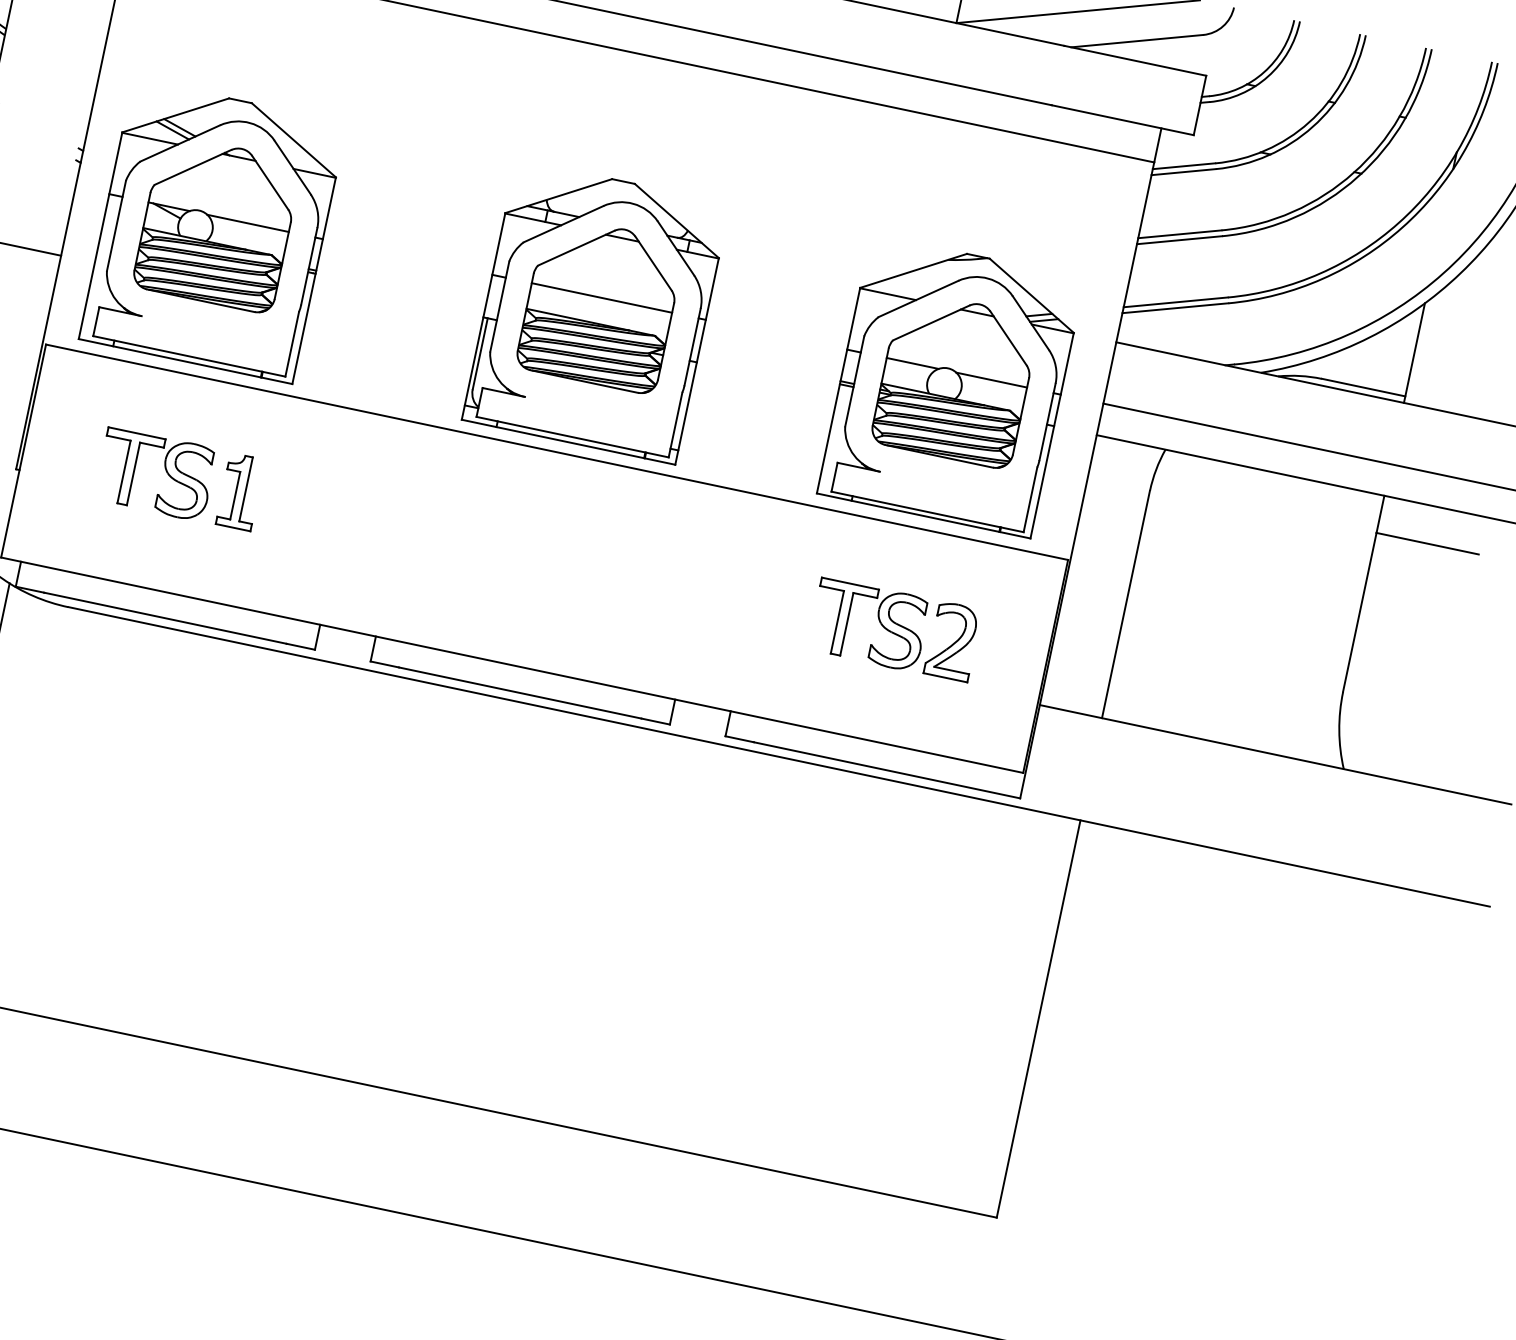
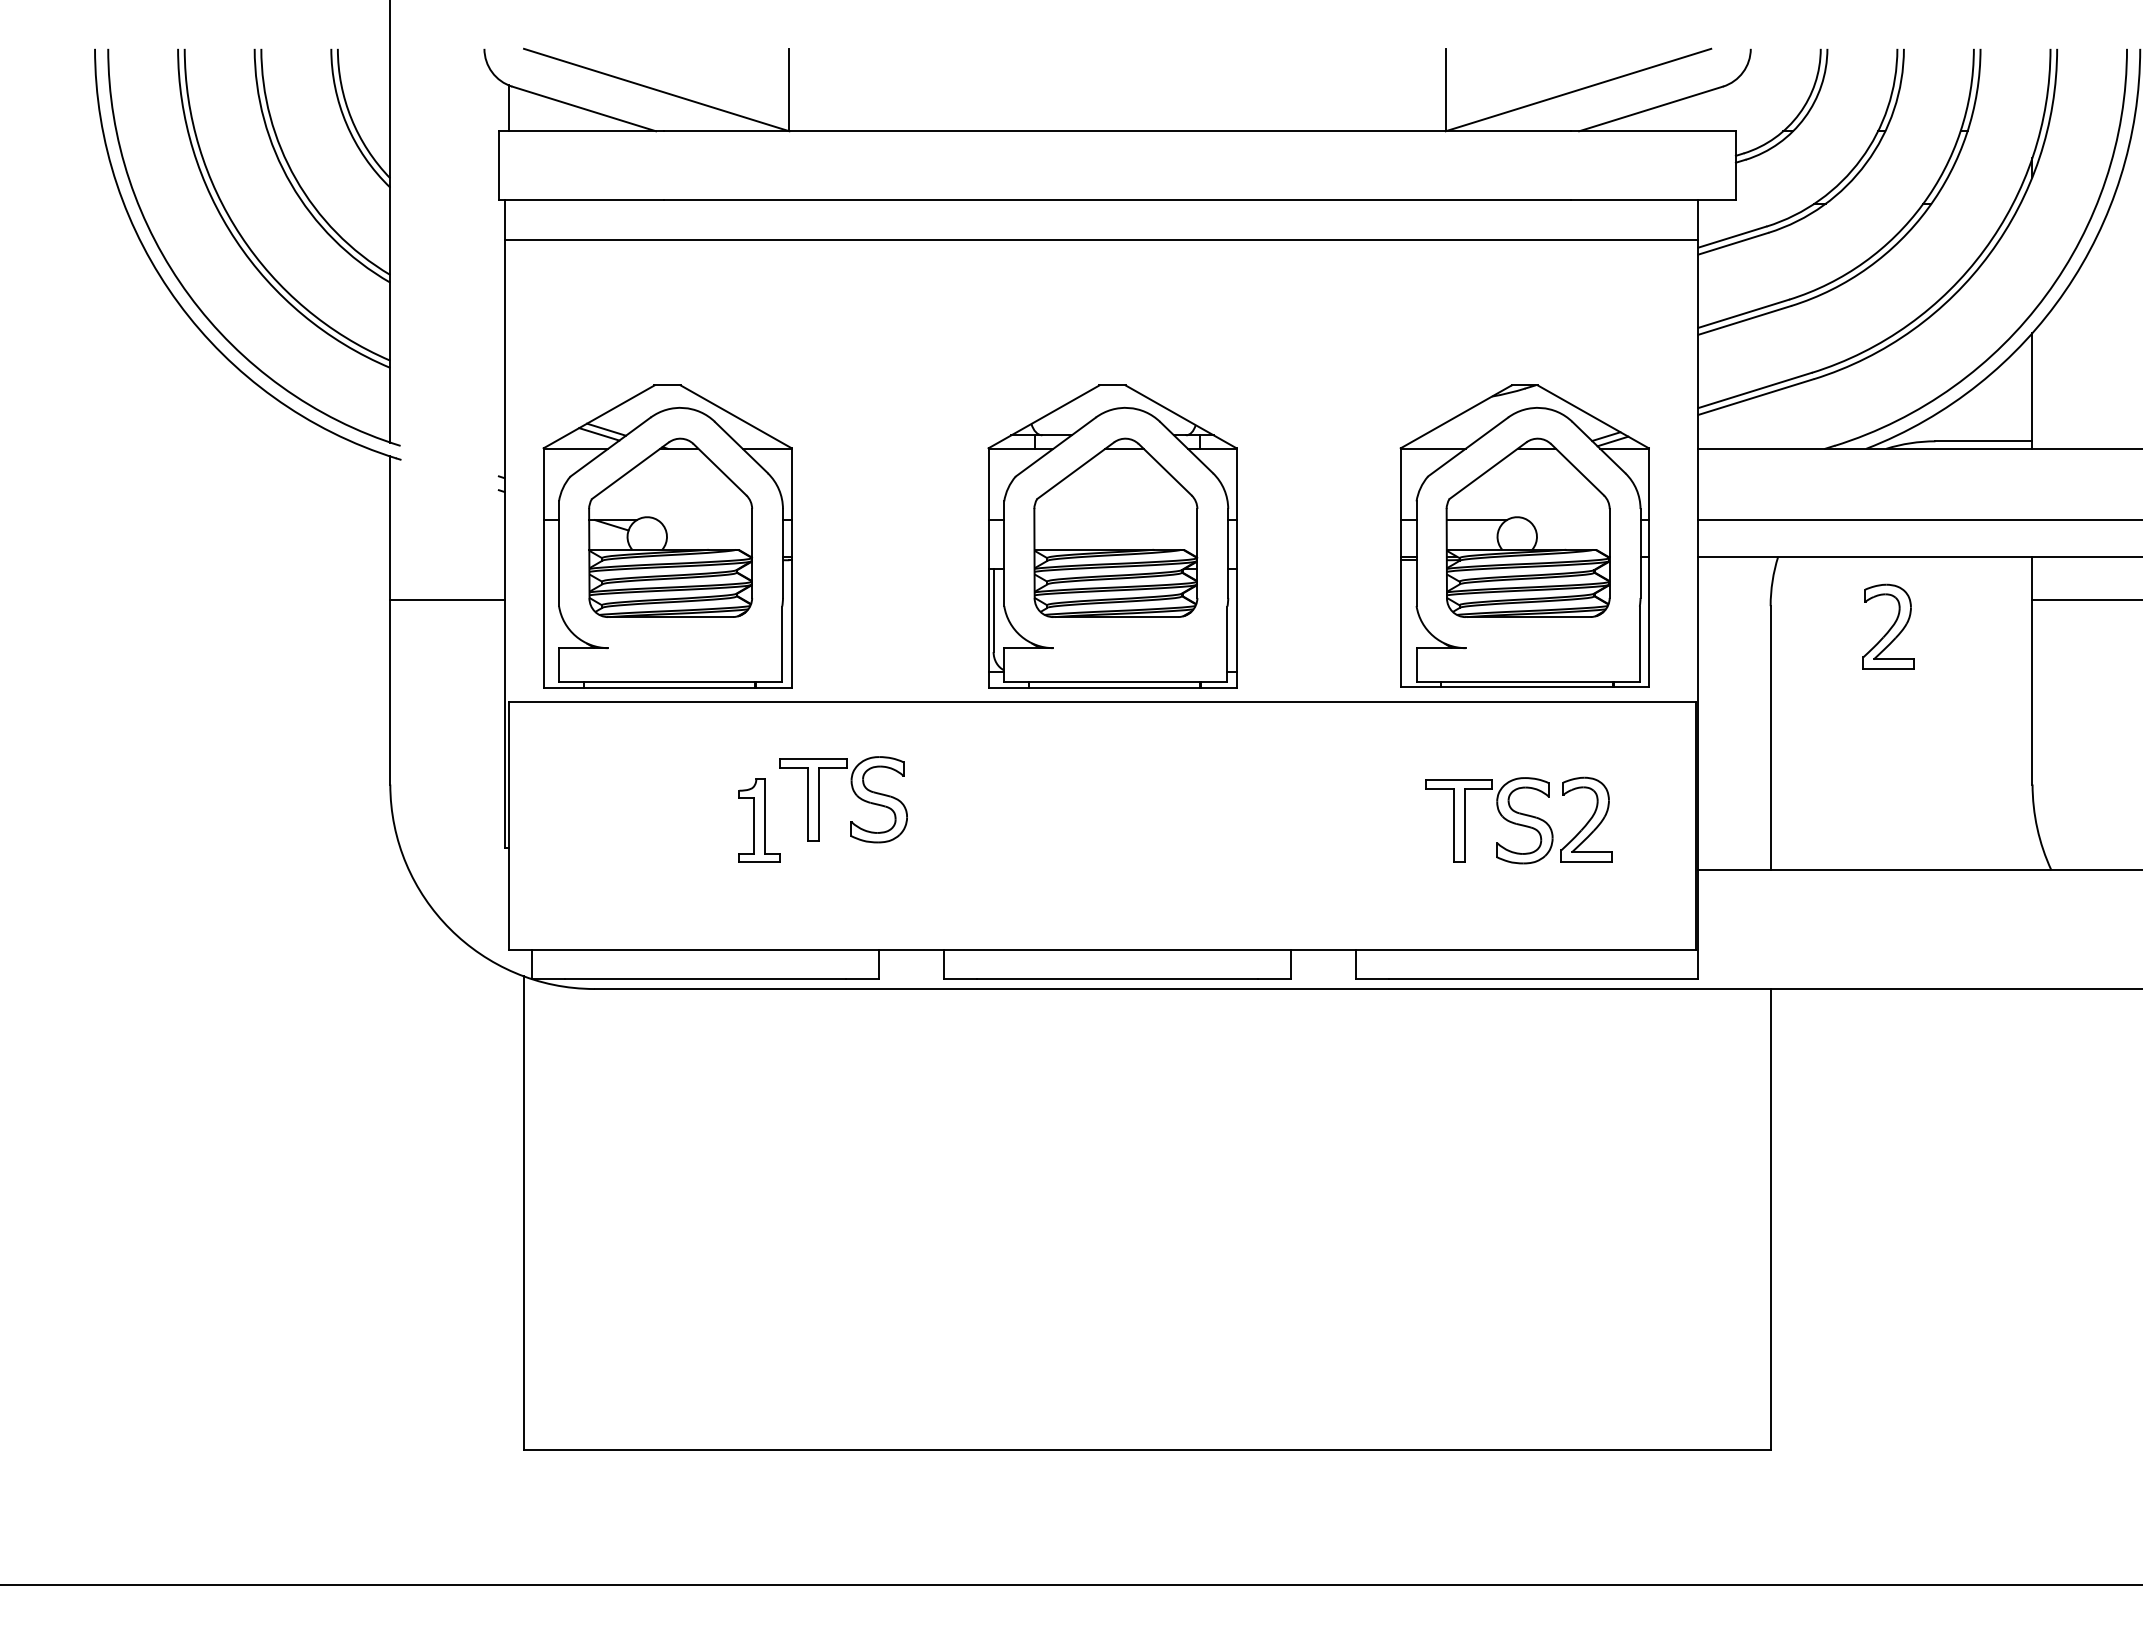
line: (247, 223) -> (704, 520), removed
line: (601, 298) -> (1115, 520), removed
line: (991, 380) -> (1568, 520), removed
part: (165, 471) -> (854, 794), moved
part: (1247, 529) -> (1888, 626), added

